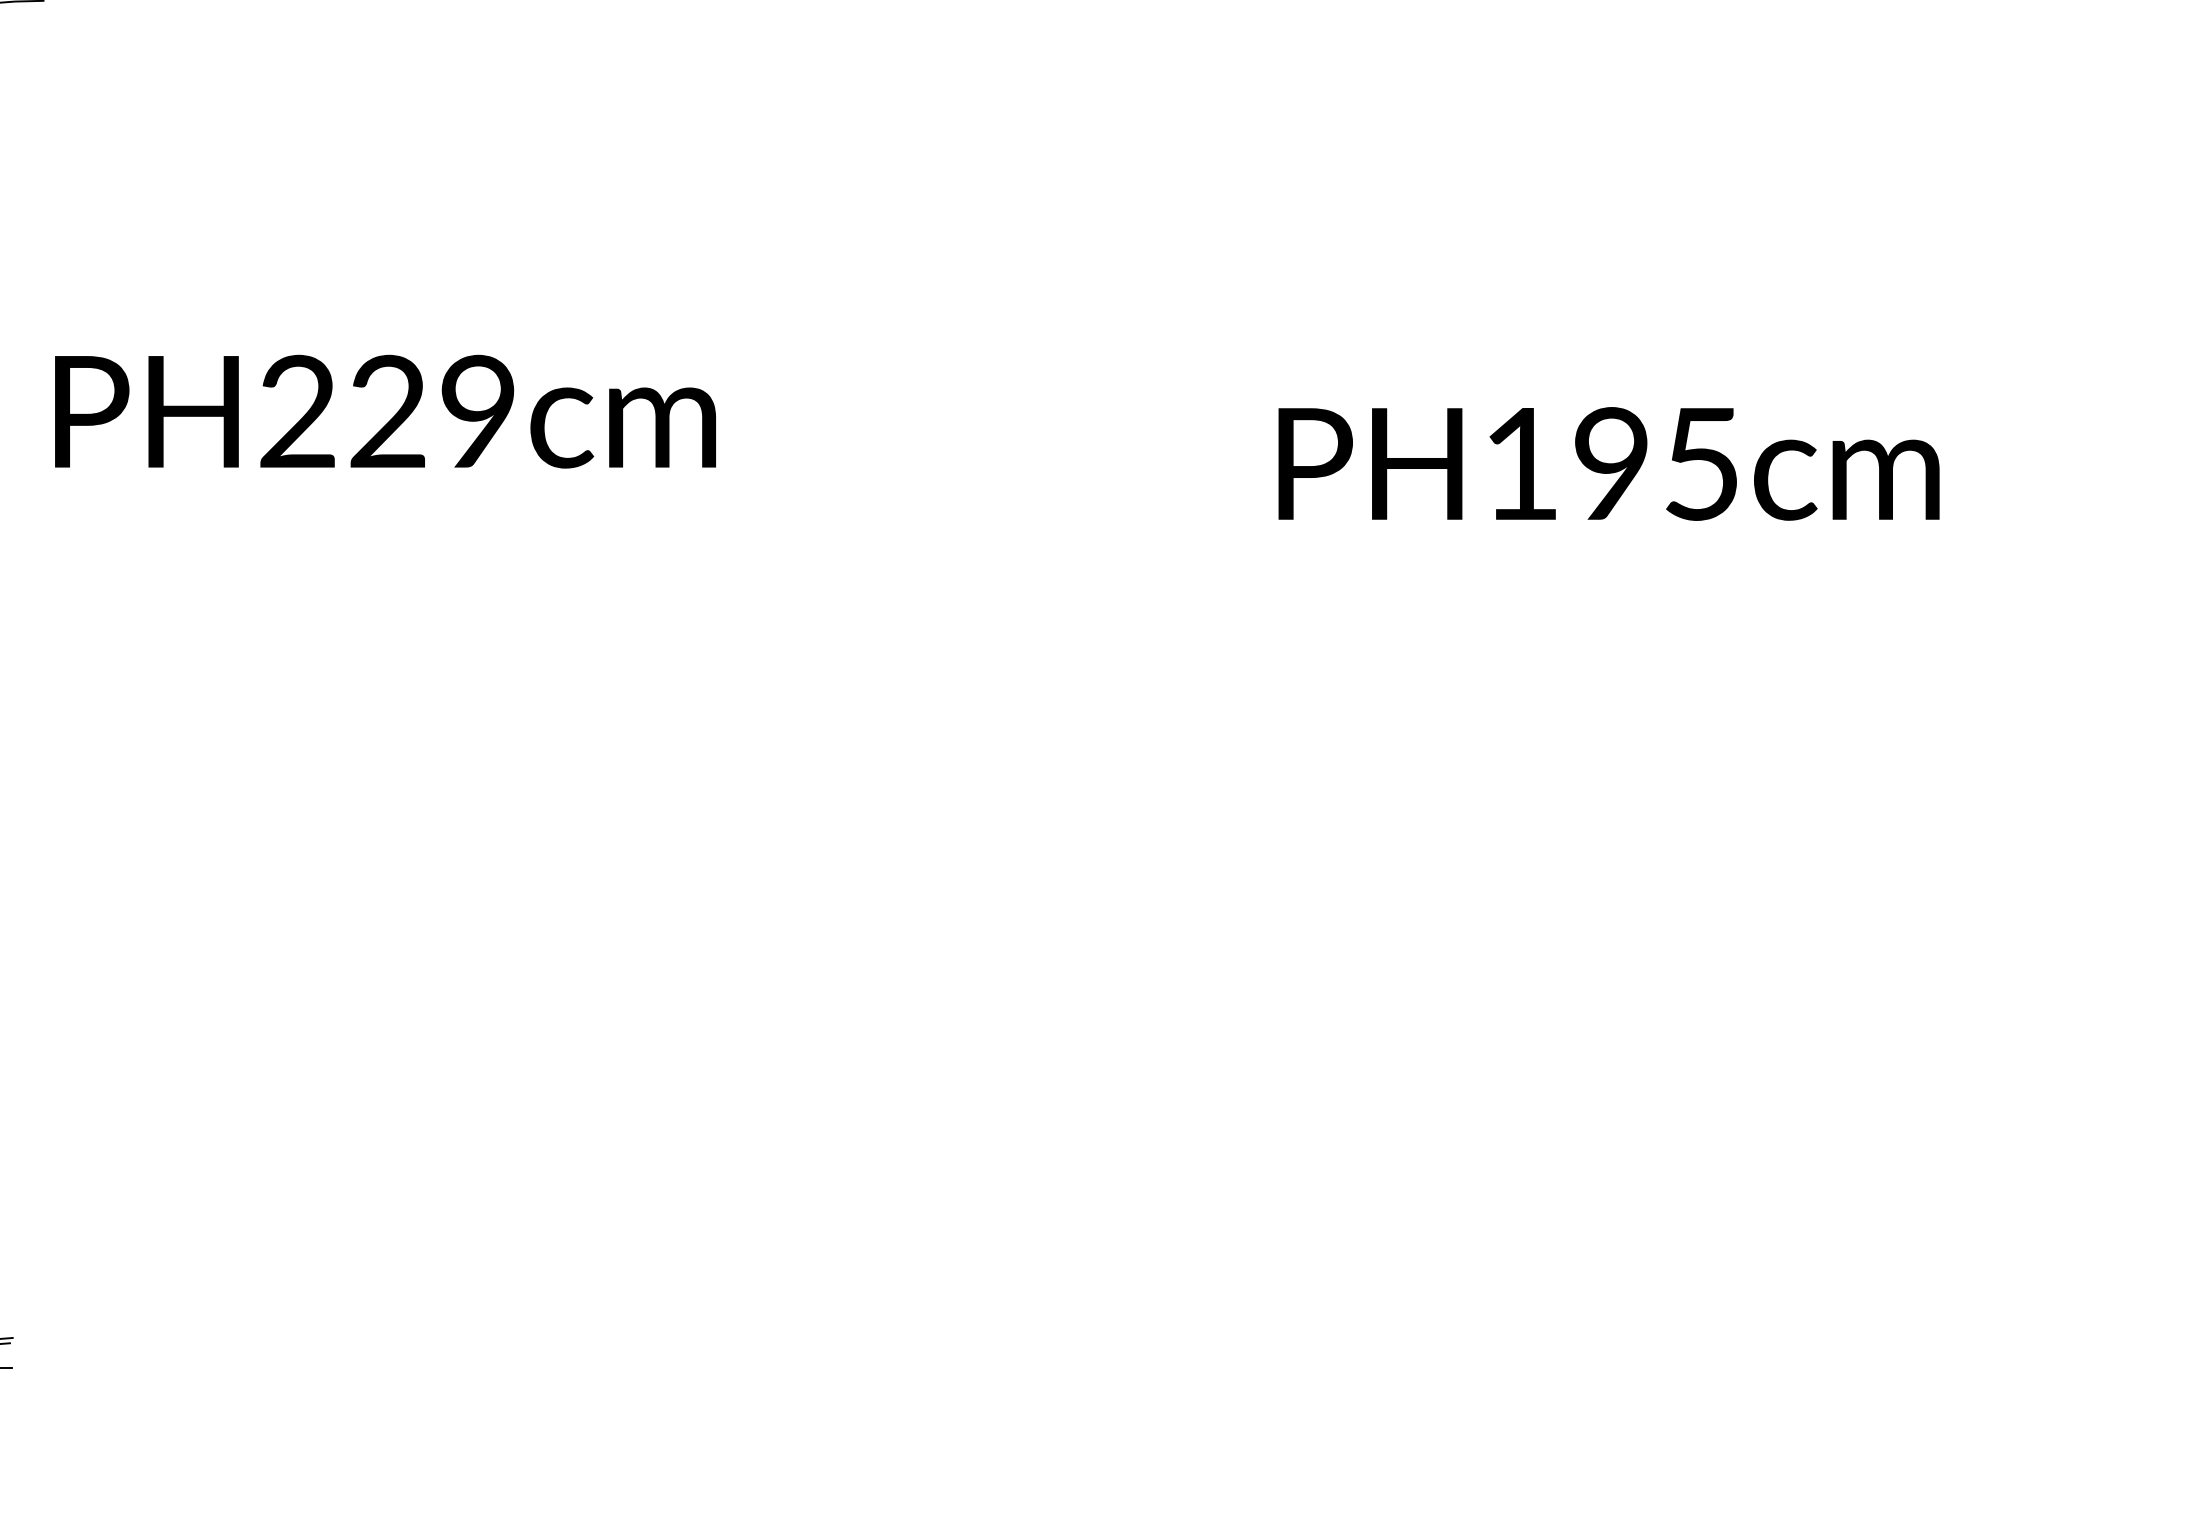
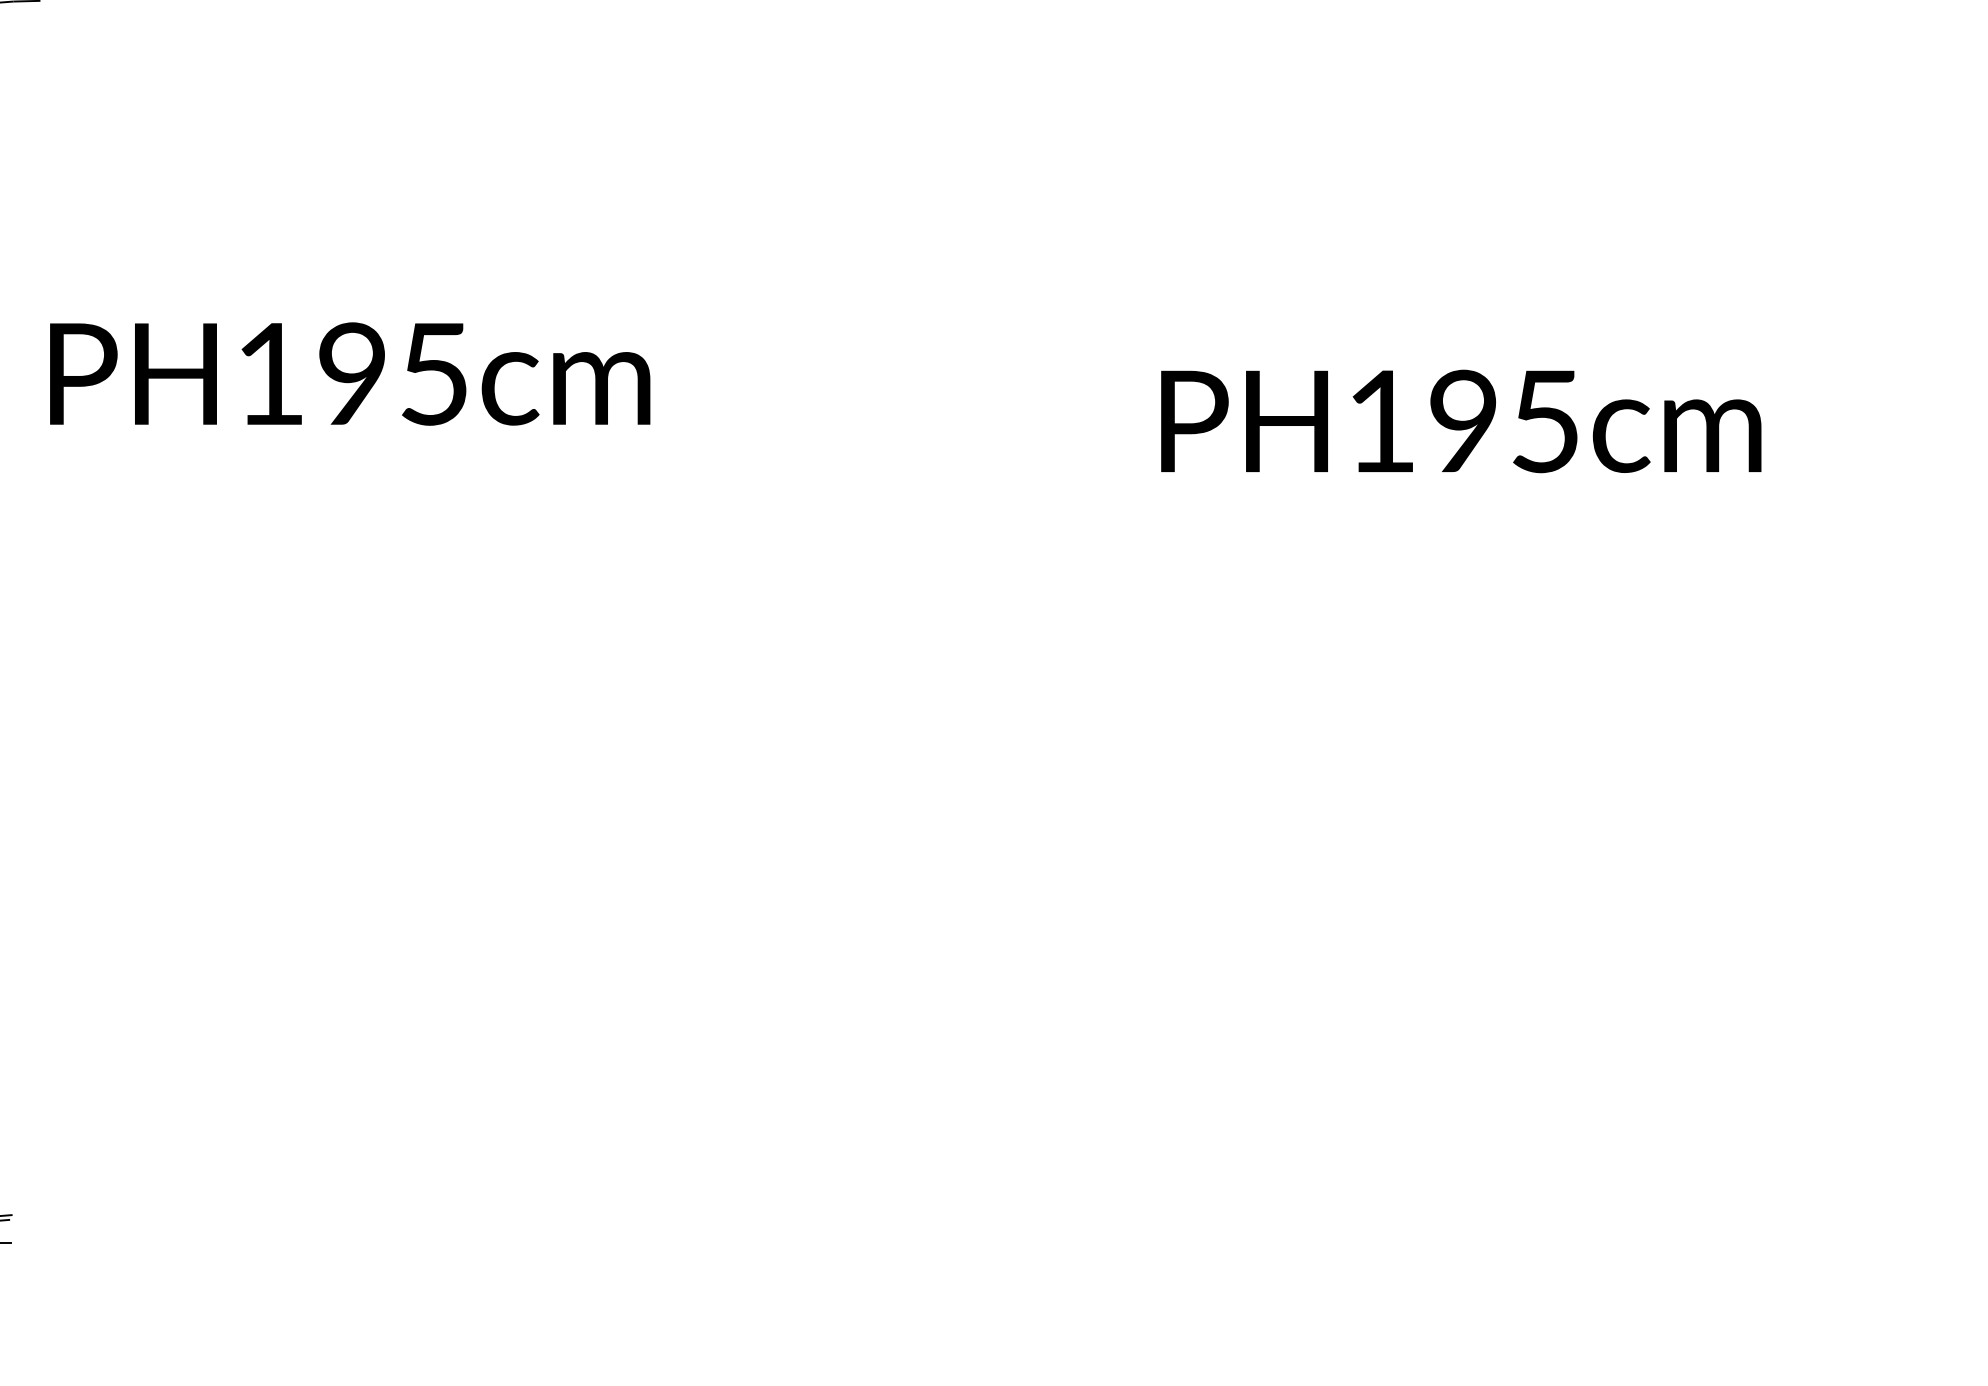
text: (386, 411) -> (351, 373), PH229cm -> PH195cm

